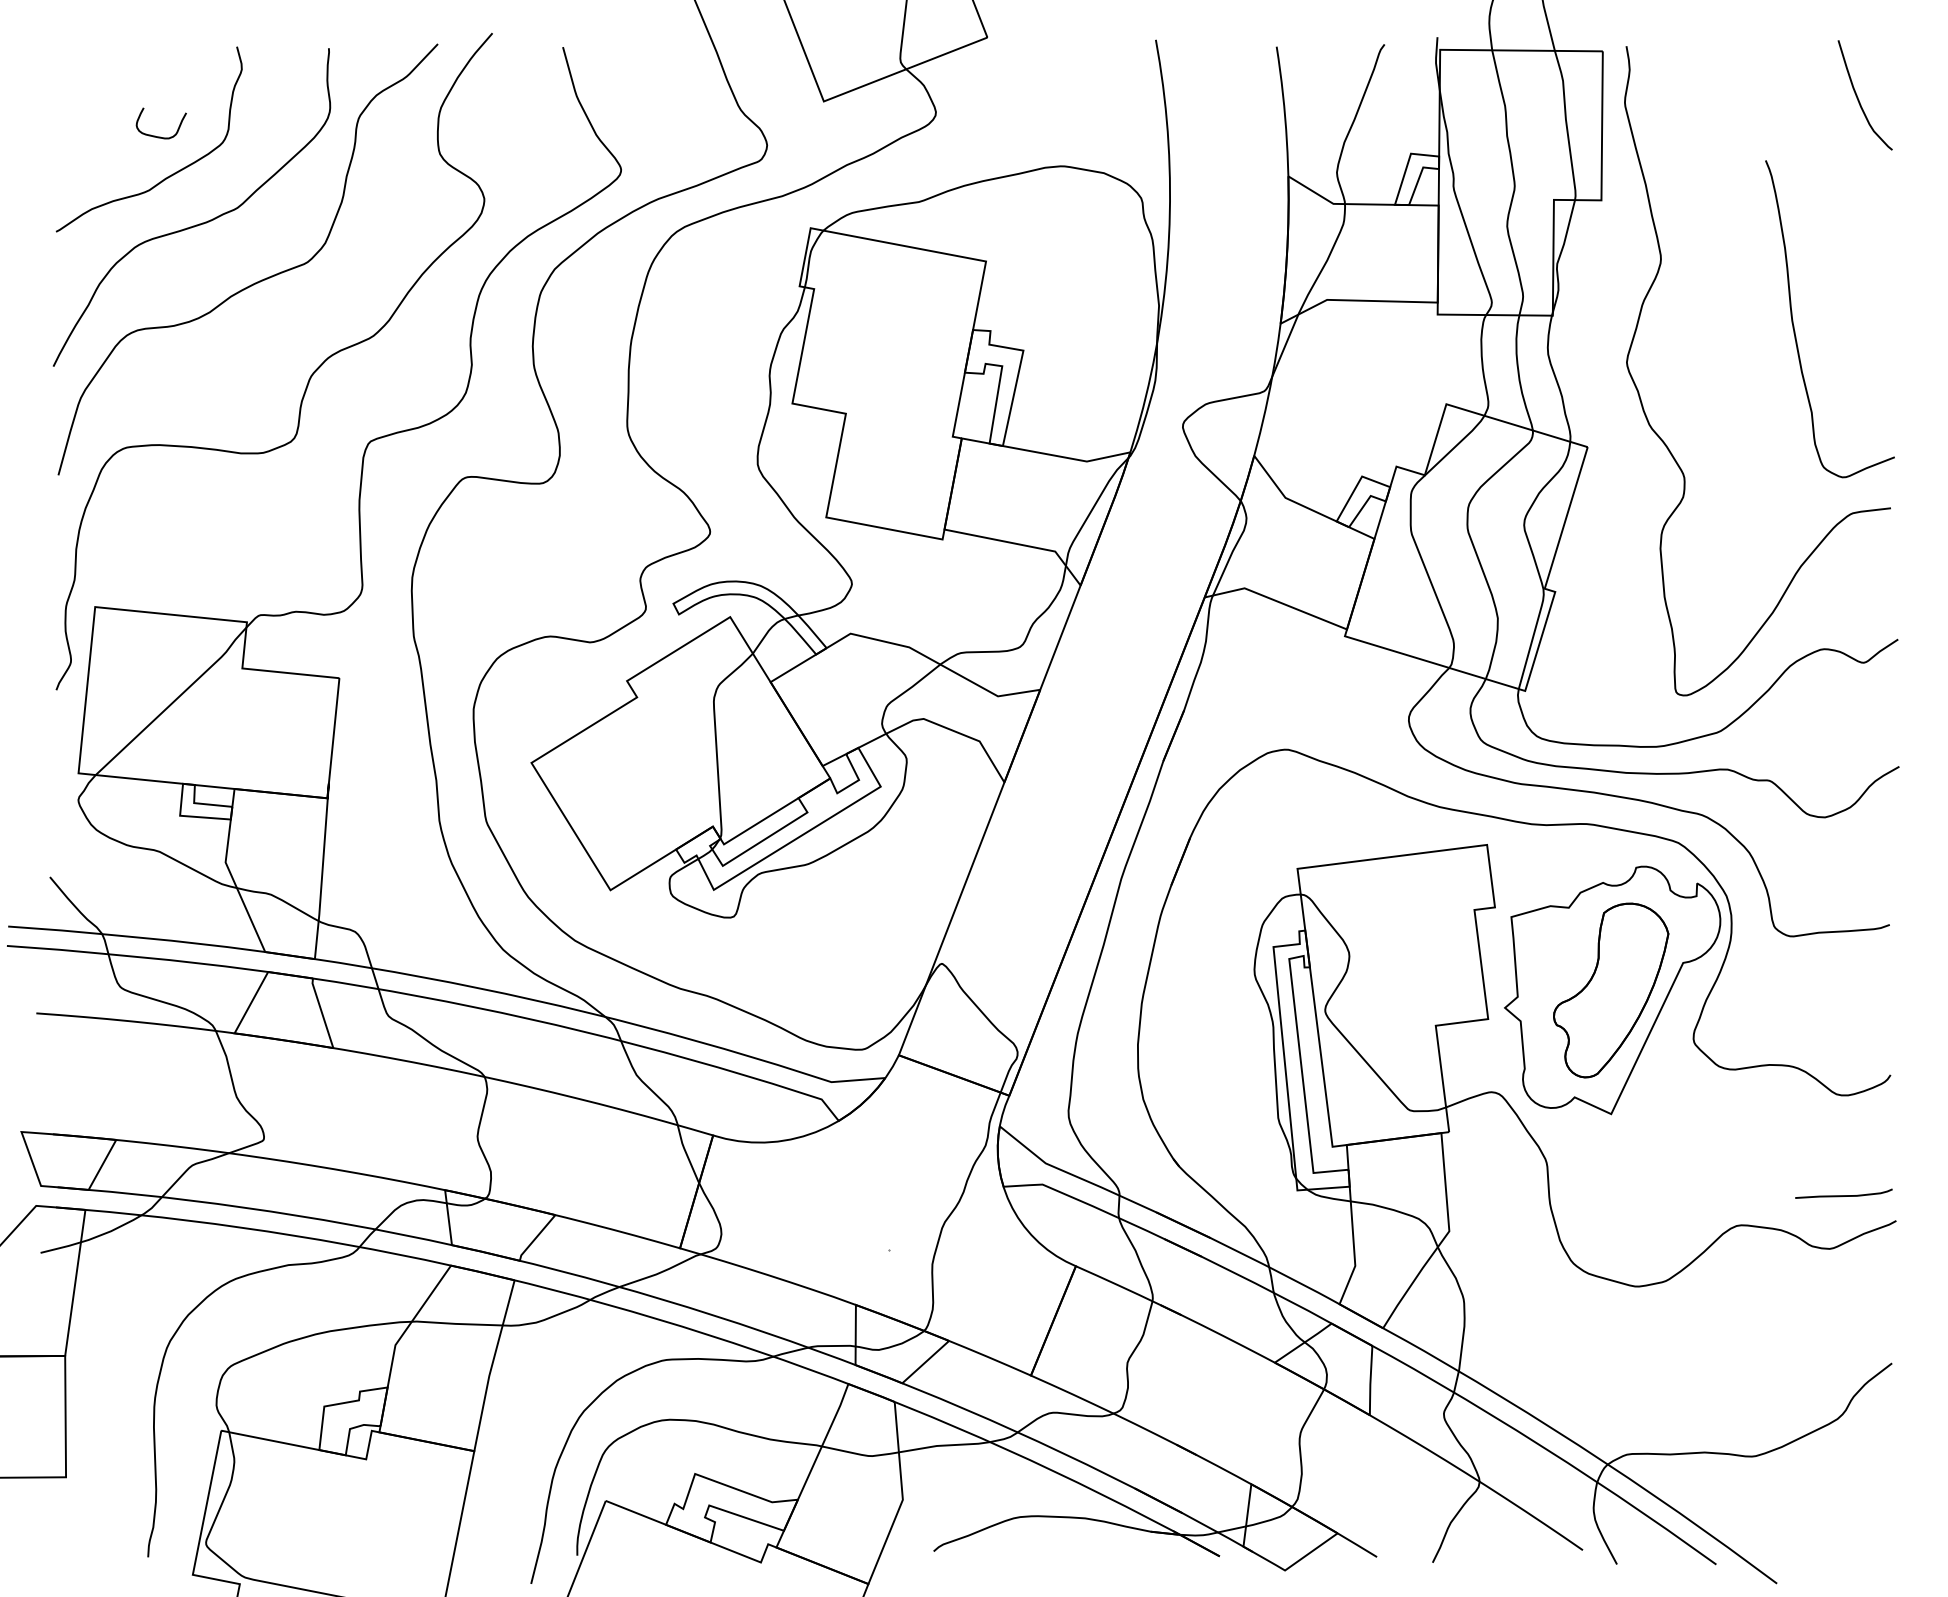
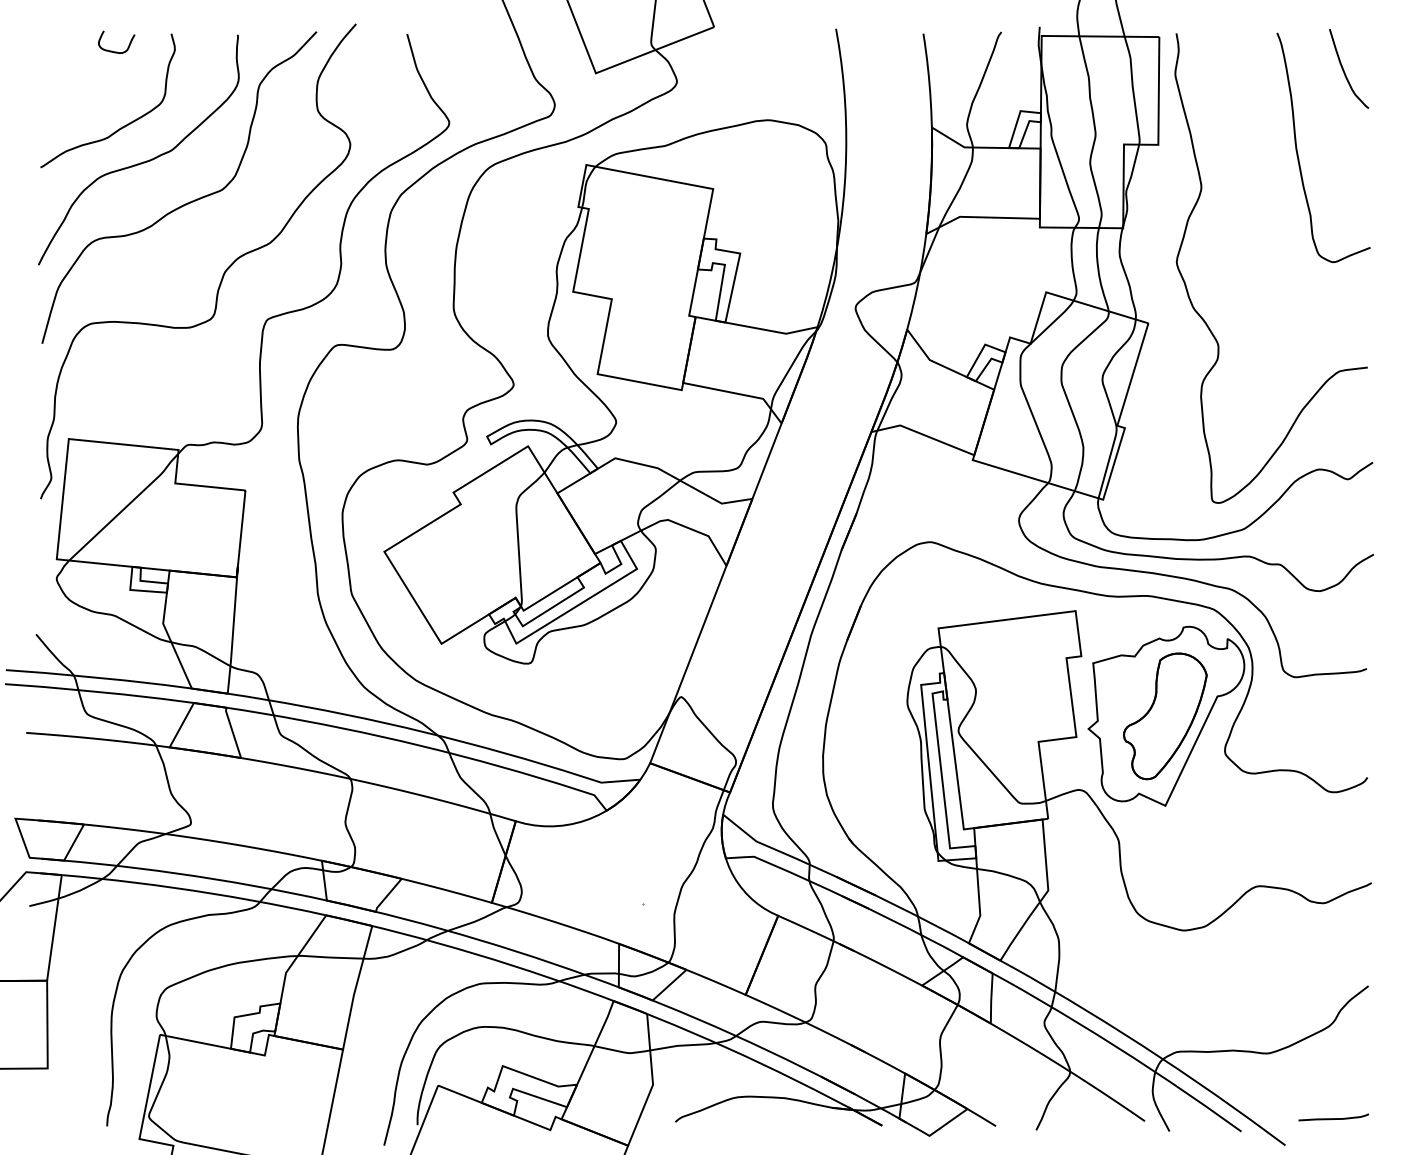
curve: (161, 136) -> (116, 51), moved
curve: (1795, 327) -> (1298, 153), moved
curve: (1843, 1195) -> (1333, 1118), moved

